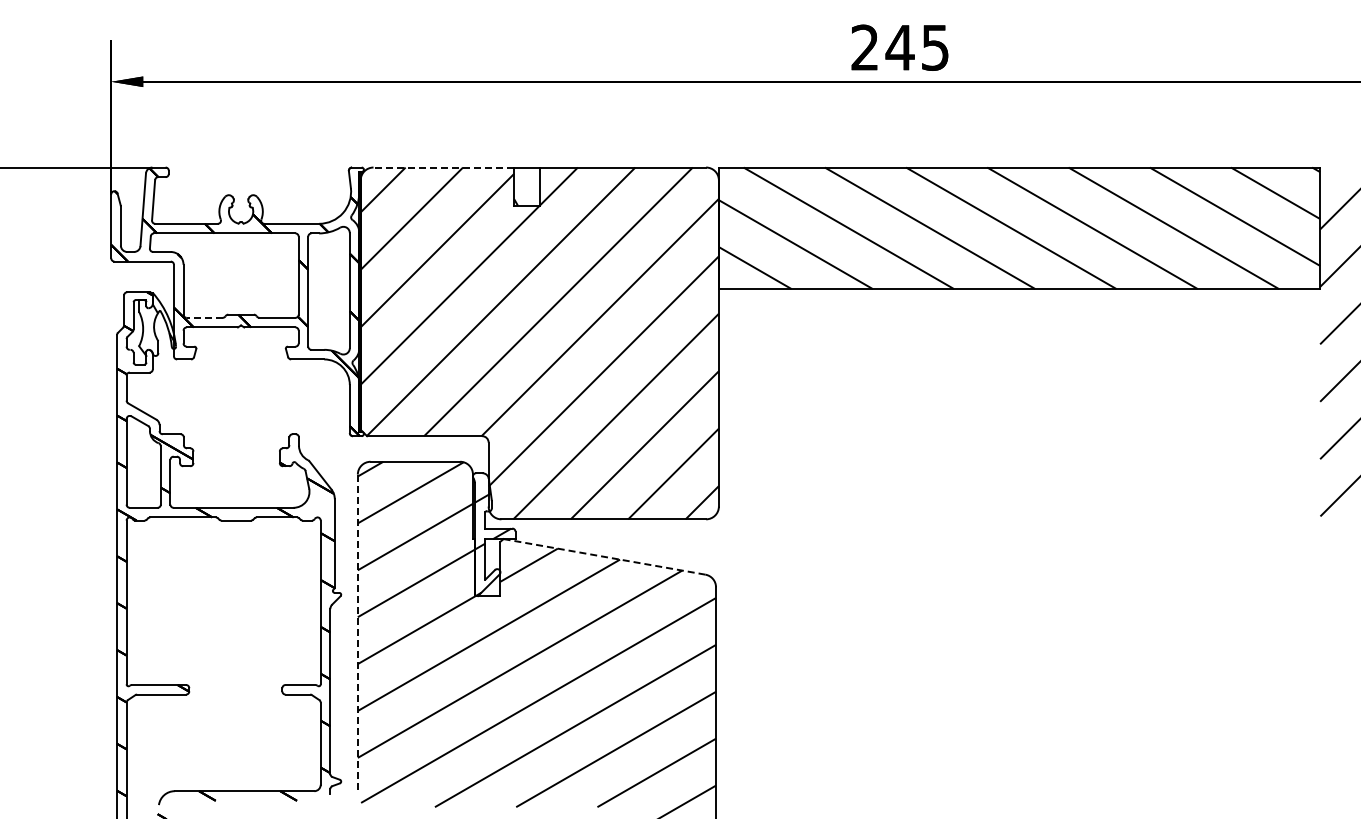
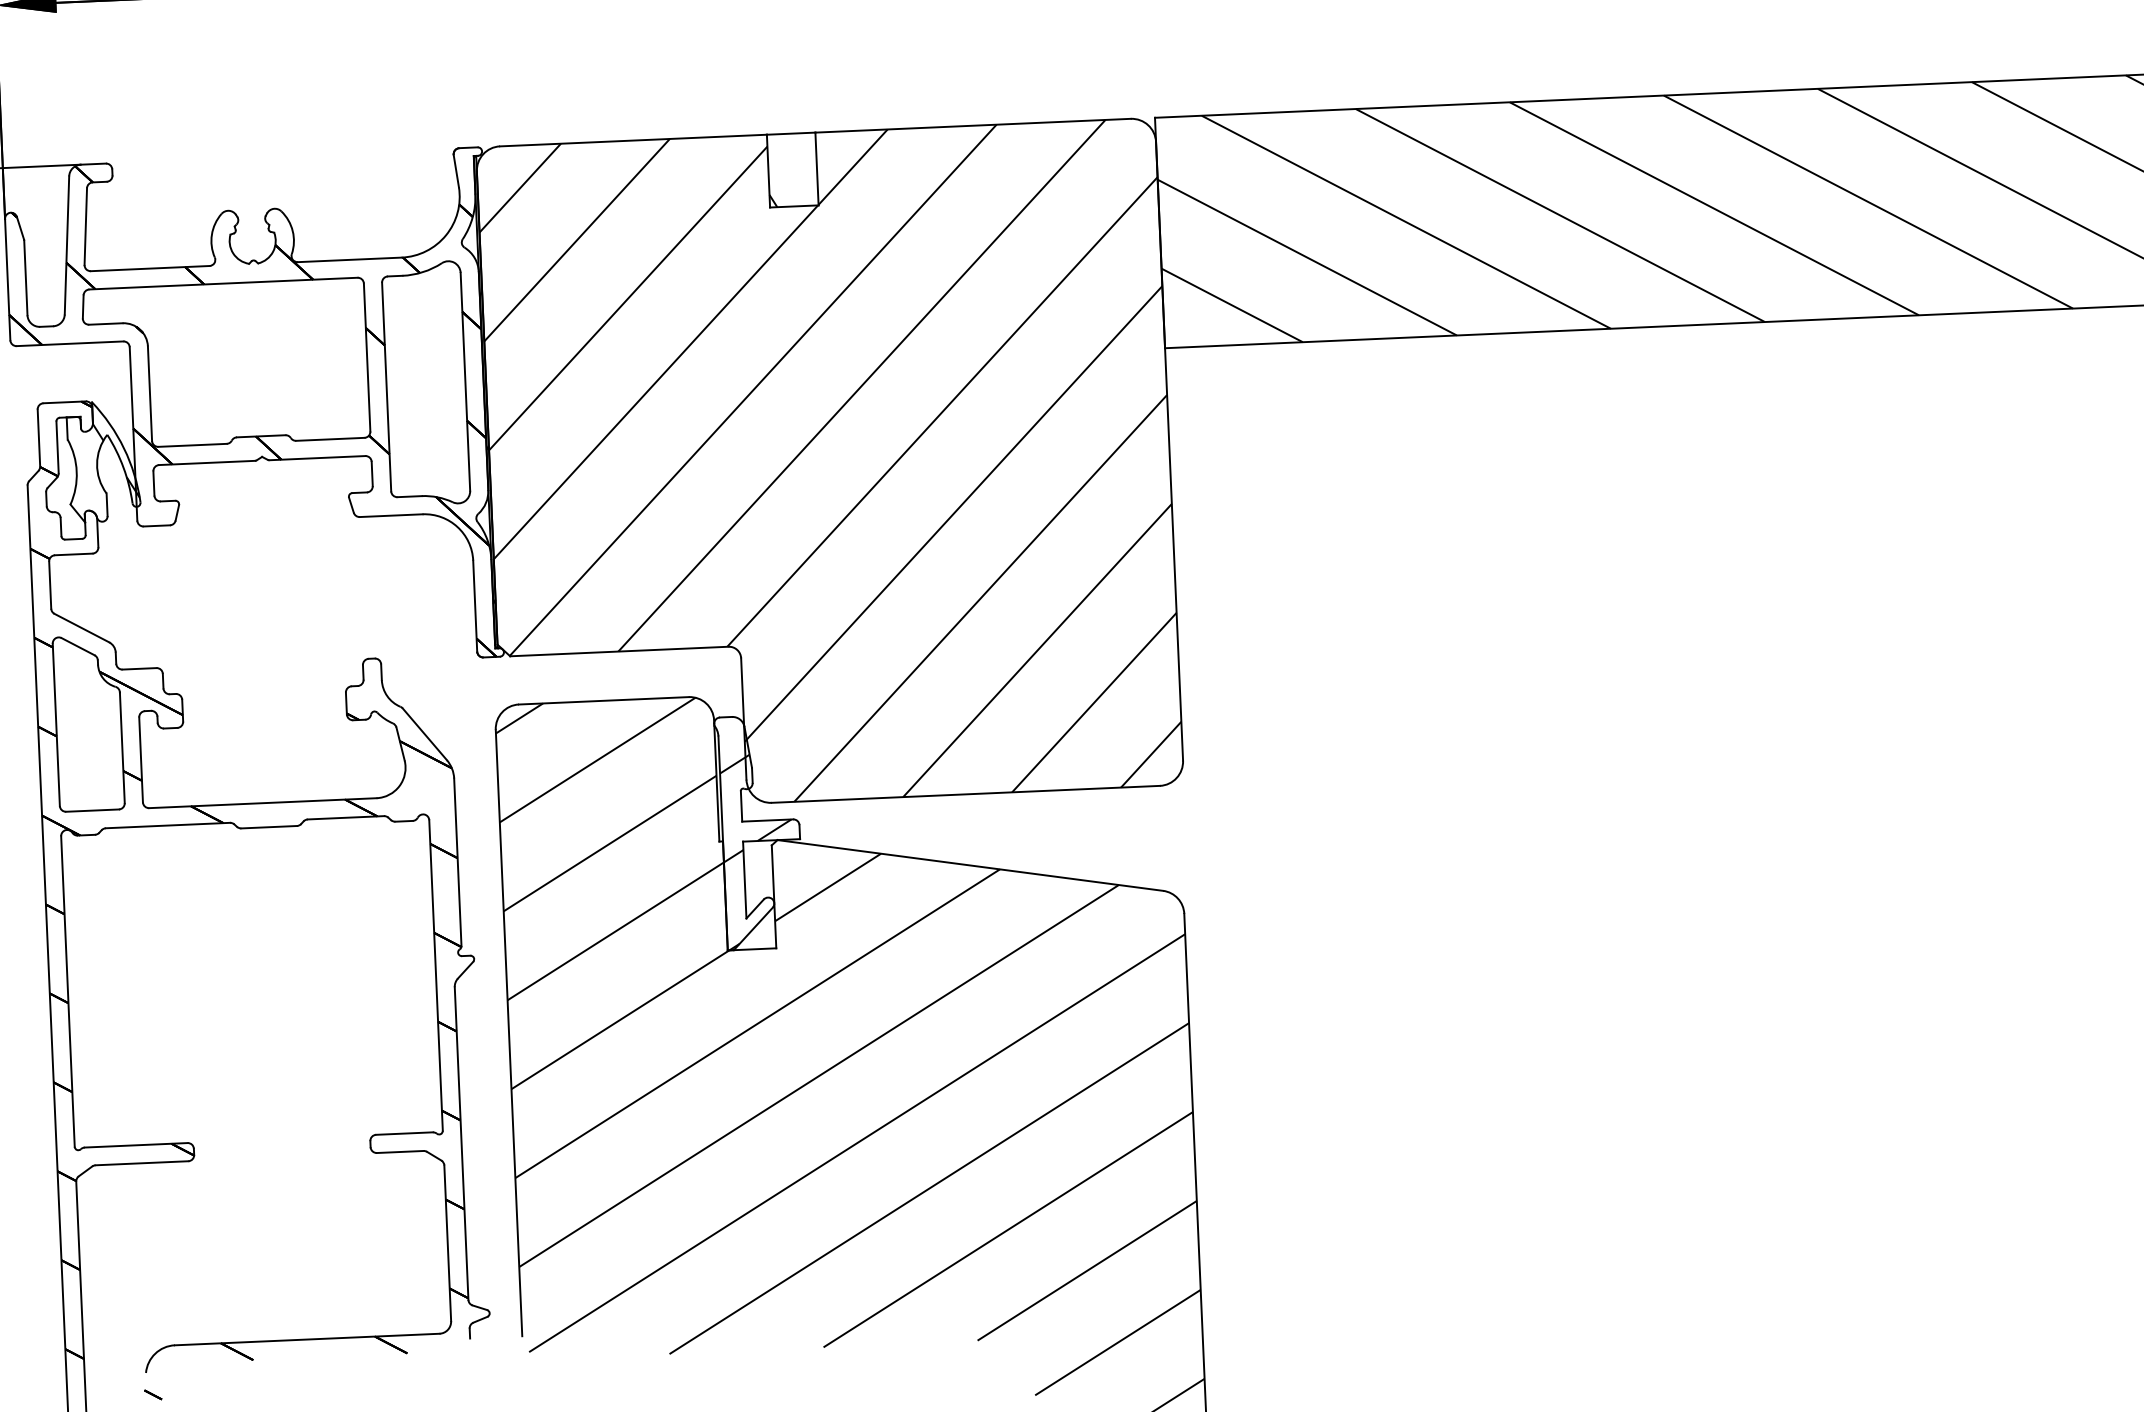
line: (443, 167) -> (632, 140), dashed -> solid
line: (204, 317) -> (192, 444), dashed -> solid
line: (604, 556) -> (970, 864), dashed -> solid
line: (357, 634) -> (508, 1033), dashed -> solid

